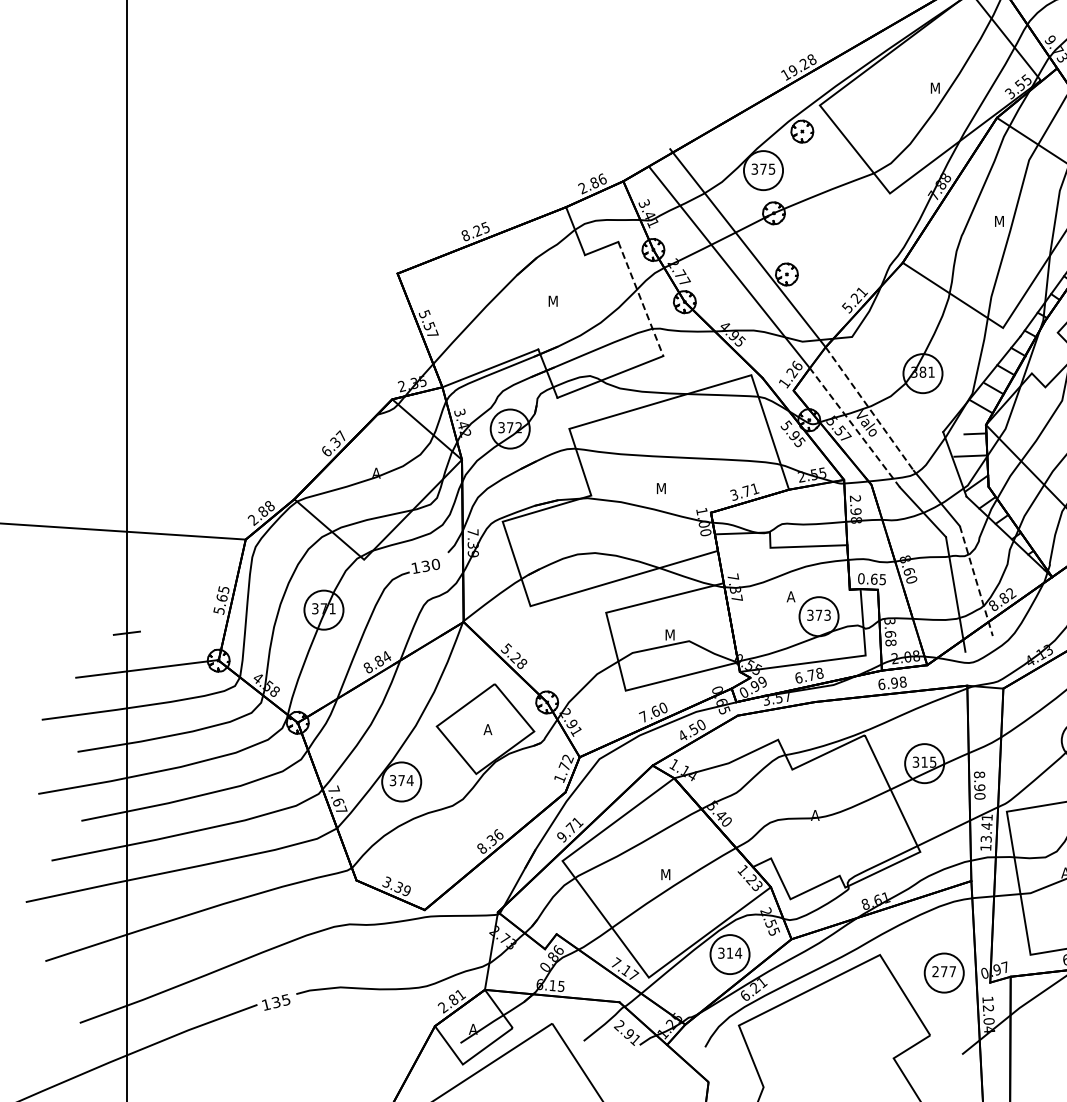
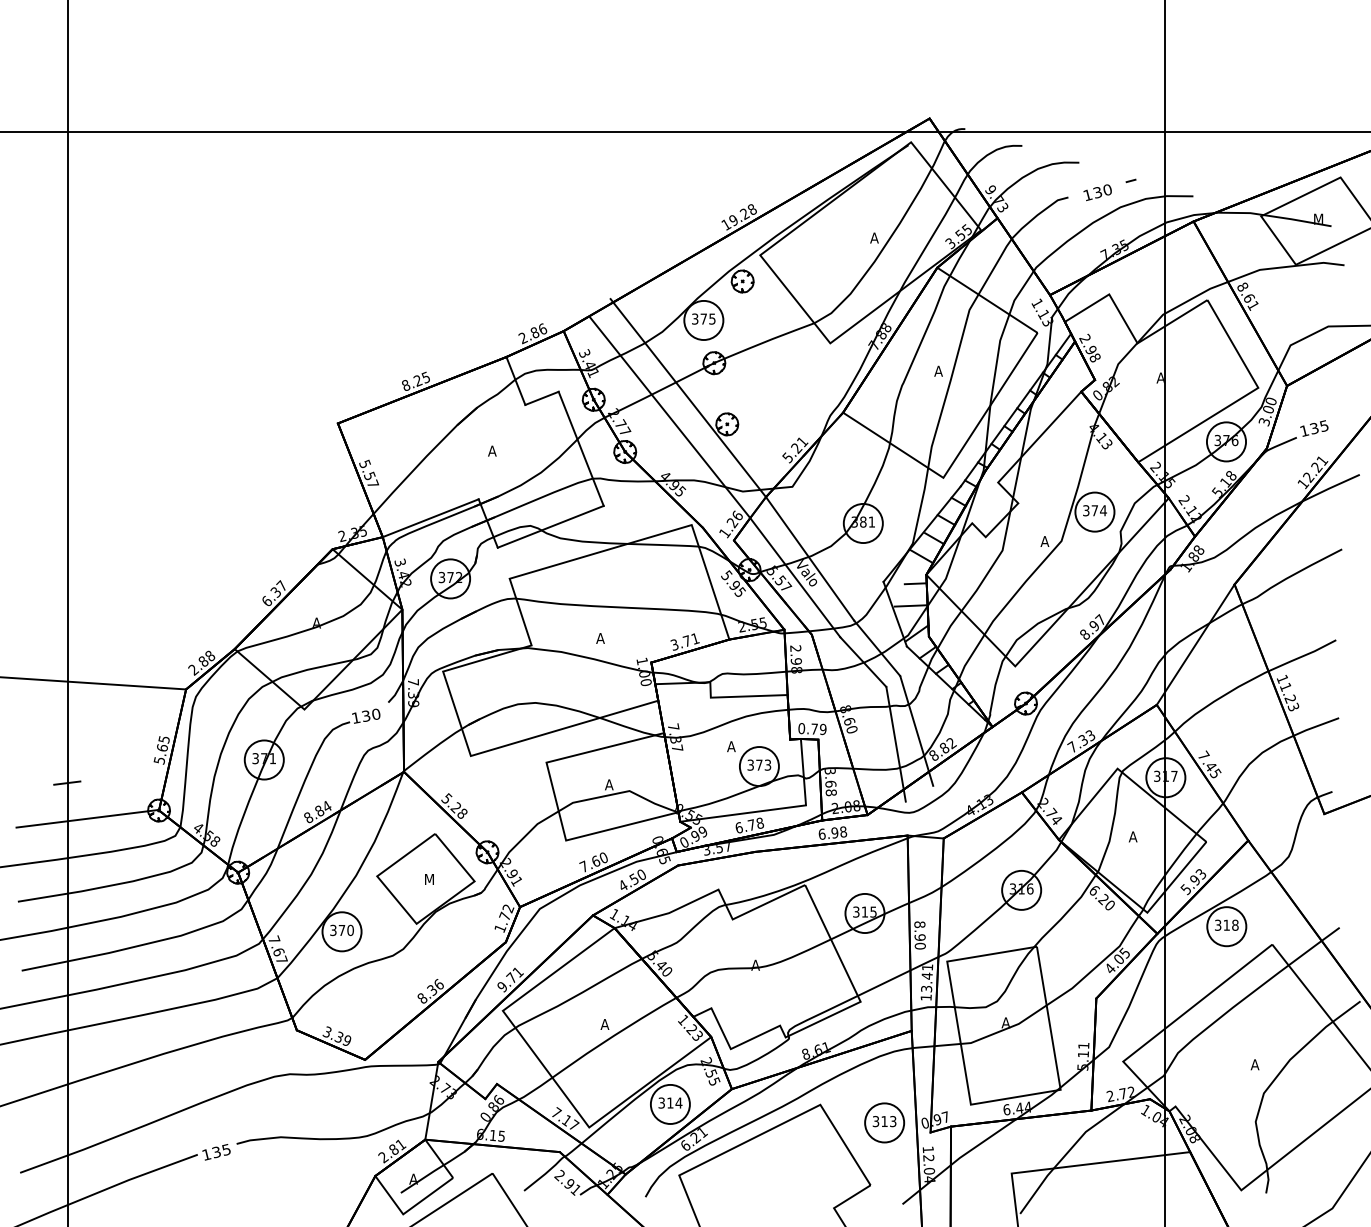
text: (935, 87) -> (875, 237), M -> A
text: (999, 220) -> (939, 370), M -> A
line: (641, 299) -> (581, 449), dashed -> solid
text: (553, 300) -> (493, 450), M -> A
line: (870, 408) -> (810, 558), dashed -> solid
line: (855, 427) -> (795, 577), dashed -> solid
text: (661, 488) -> (601, 638), M -> A
text: (878, 578) -> (818, 728), 0.65 -> 0.79
line: (976, 581) -> (916, 731), dashed -> solid
text: (669, 634) -> (609, 784), M -> A
text: (488, 729) -> (428, 879), A -> M
text: (410, 780) -> (350, 930), 374 -> 370
text: (665, 874) -> (605, 1024), M -> A
text: (944, 971) -> (884, 1121), 277 -> 313

